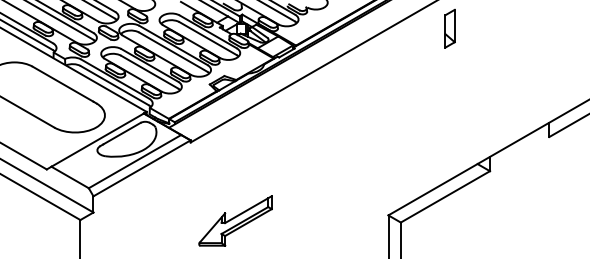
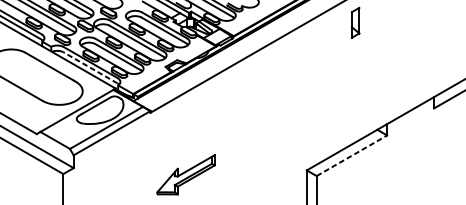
line: (114, 85) -> (90, 67), solid -> dashed
line: (445, 196) -> (351, 155), solid -> dashed

